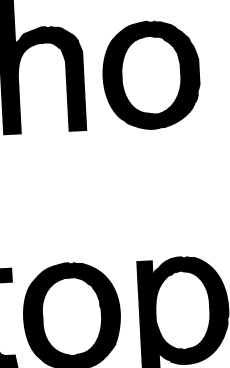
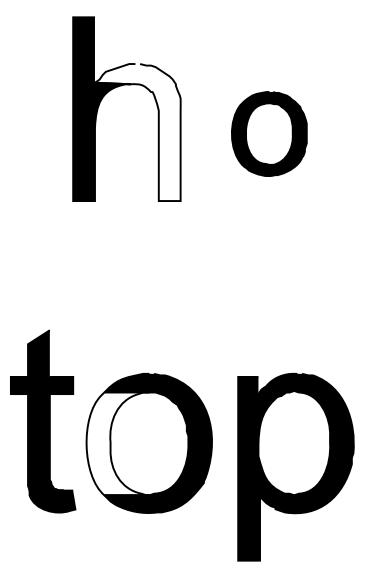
part: (151, 74) -> (269, 133), size x0.6
fill: (50, 79) -> (137, 132), removed
fill: (47, 317) -> (117, 443), removed

